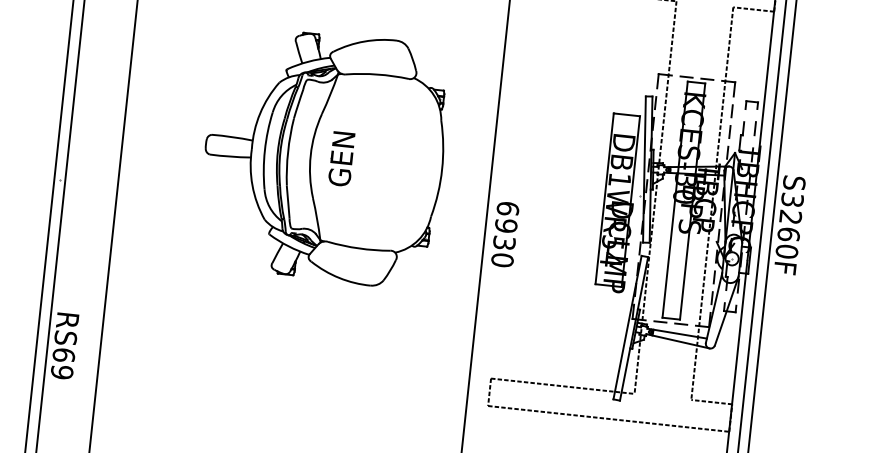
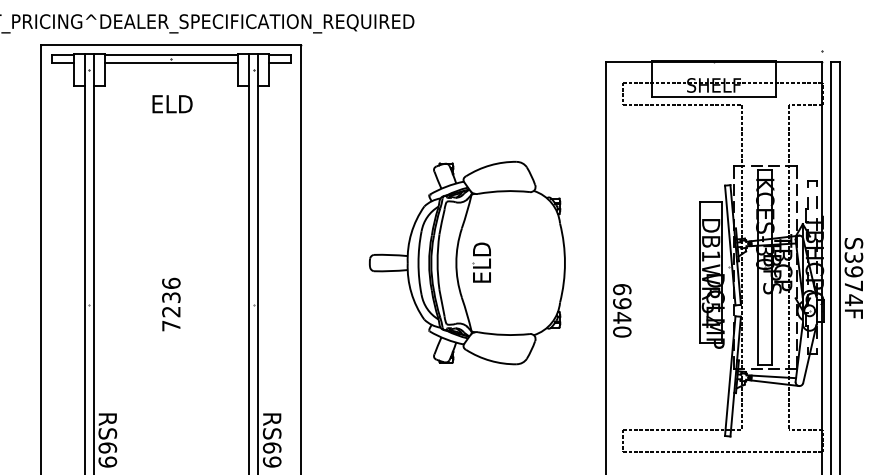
text: (341, 159) -> (481, 263), GEN -> ELD
text: (788, 235) -> (853, 286), S3260F -> S3974F
text: (504, 242) -> (622, 317), 6930 -> 6940

